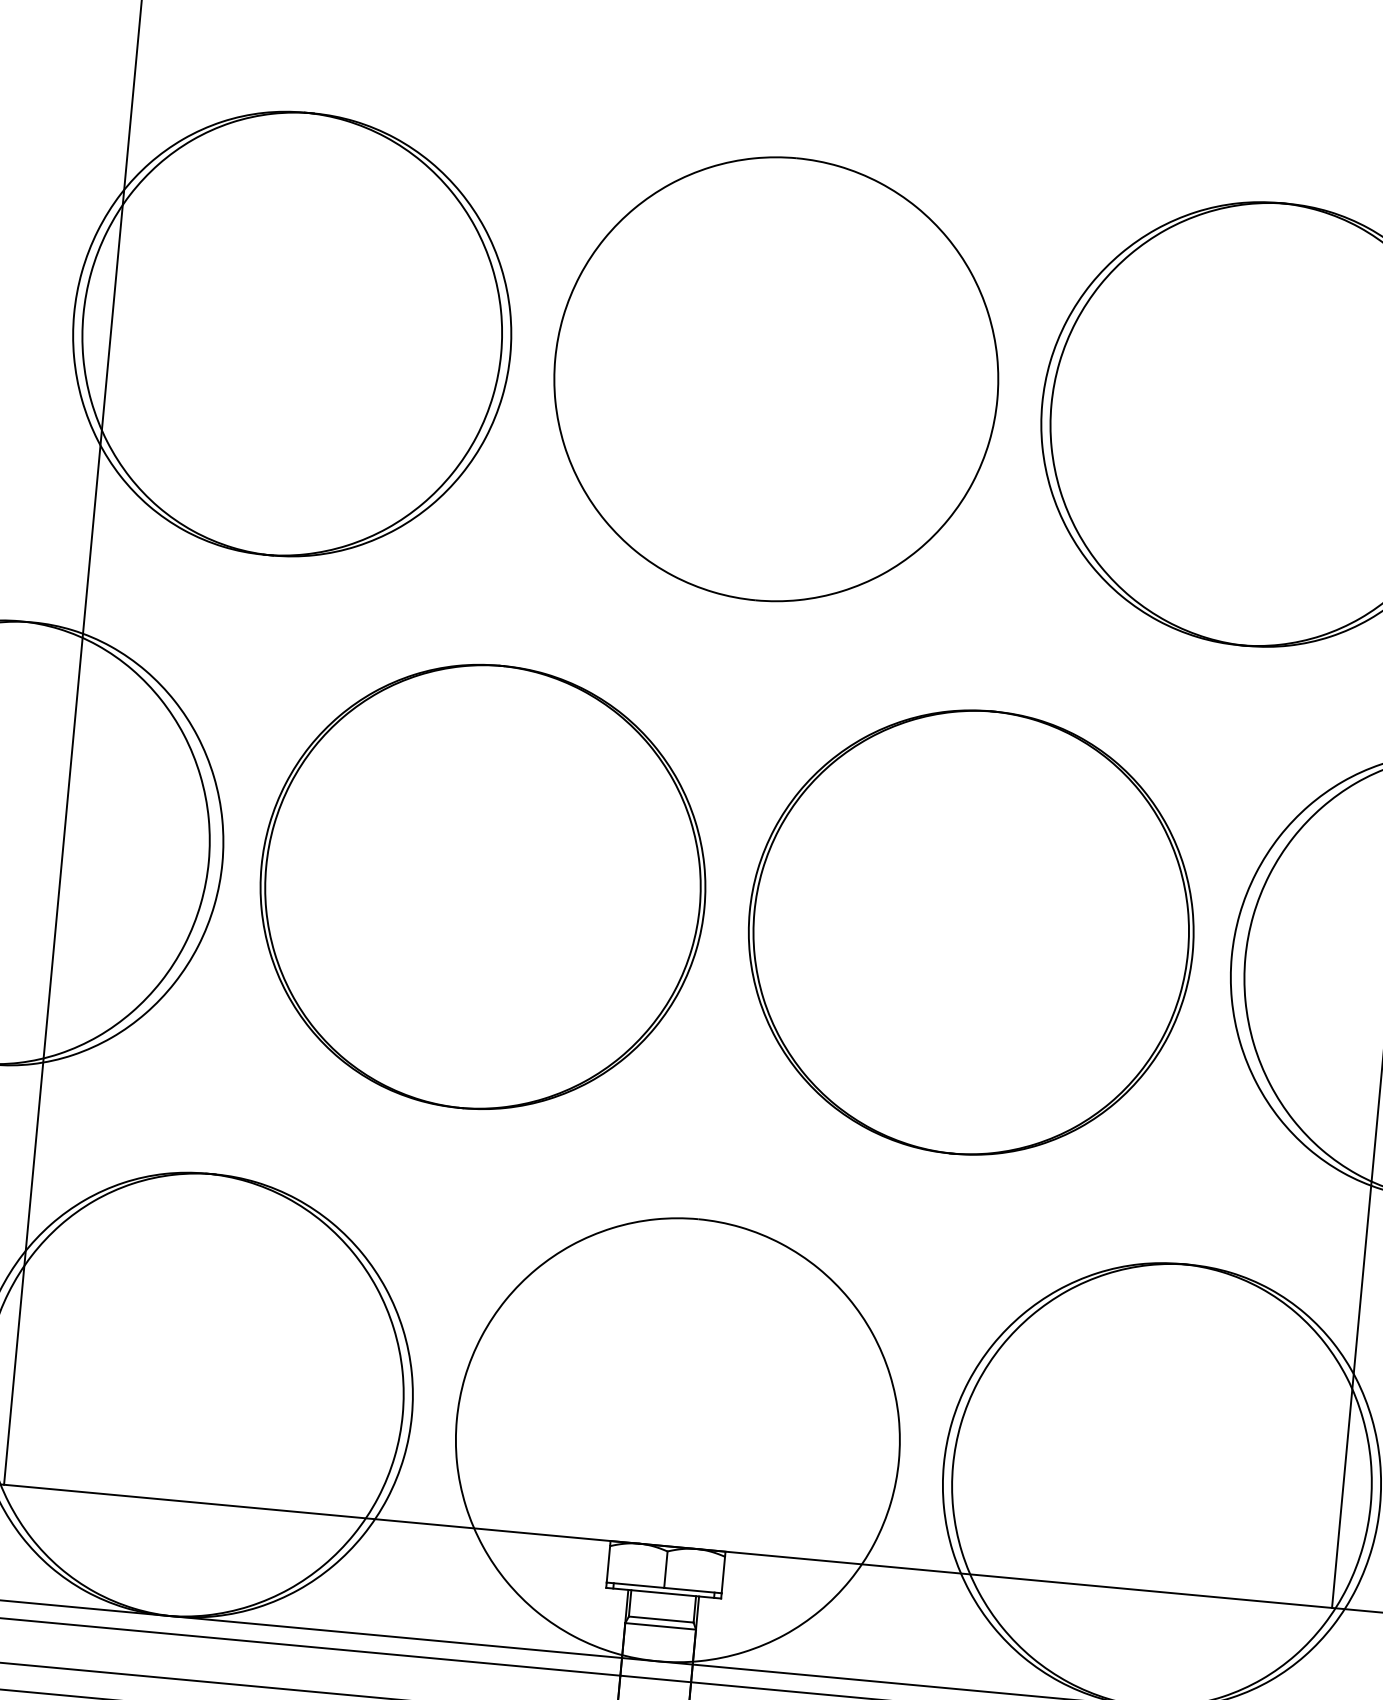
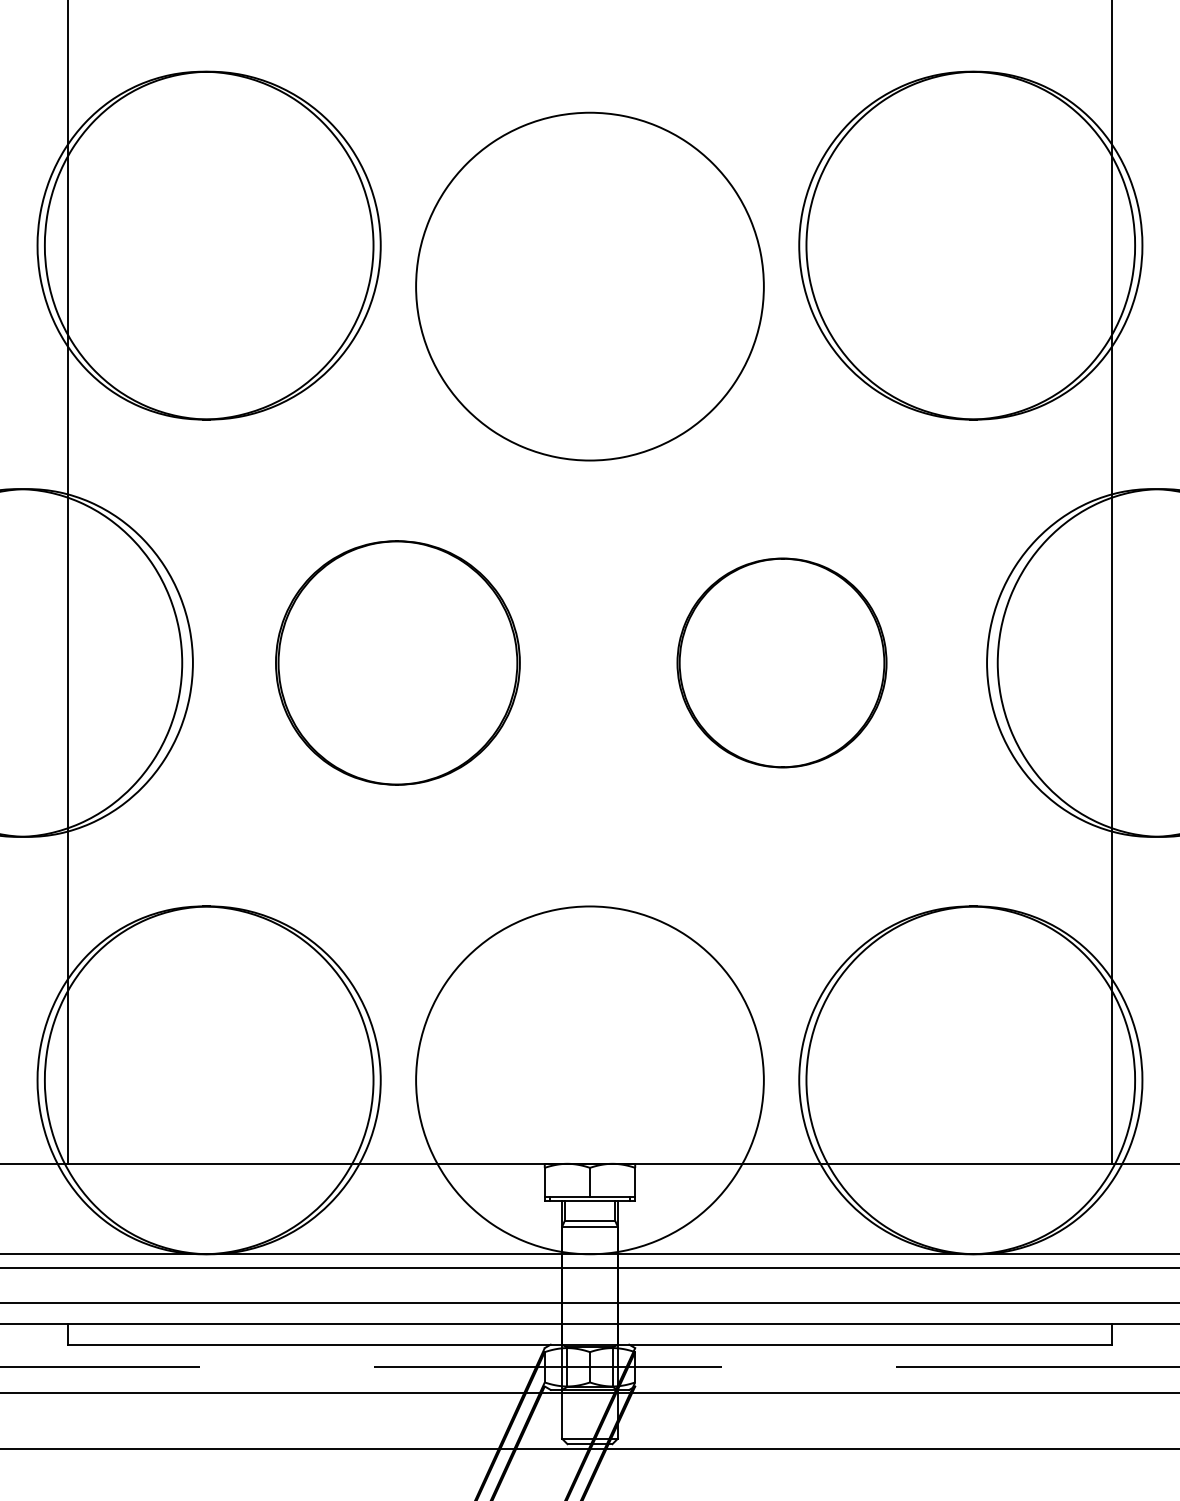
part: (775, 379) -> (589, 286), moved
part: (482, 886) -> (397, 662), size x0.7
part: (970, 931) -> (781, 662), size x0.6

